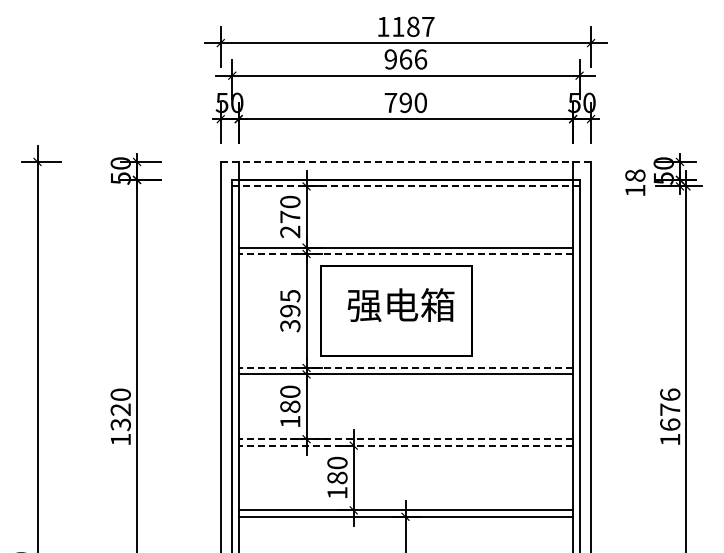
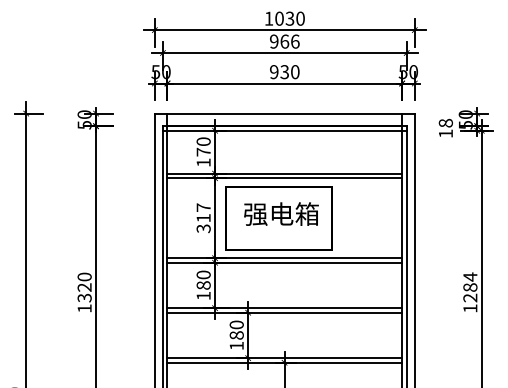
text: (413, 26) -> (290, 18), 1187 -> 1030
text: (397, 102) -> (278, 71), 790 -> 930
line: (406, 161) -> (285, 113), dashed -> solid
line: (405, 186) -> (284, 130), dashed -> solid
text: (290, 231) -> (203, 162), 270 -> 170
line: (405, 254) -> (284, 178), dashed -> solid
text: (290, 303) -> (203, 212), 395 -> 317
line: (405, 367) -> (284, 257), dashed -> solid
text: (670, 409) -> (470, 287), 1676 -> 1284
line: (405, 439) -> (284, 308), dashed -> solid
line: (405, 445) -> (284, 312), dashed -> solid

